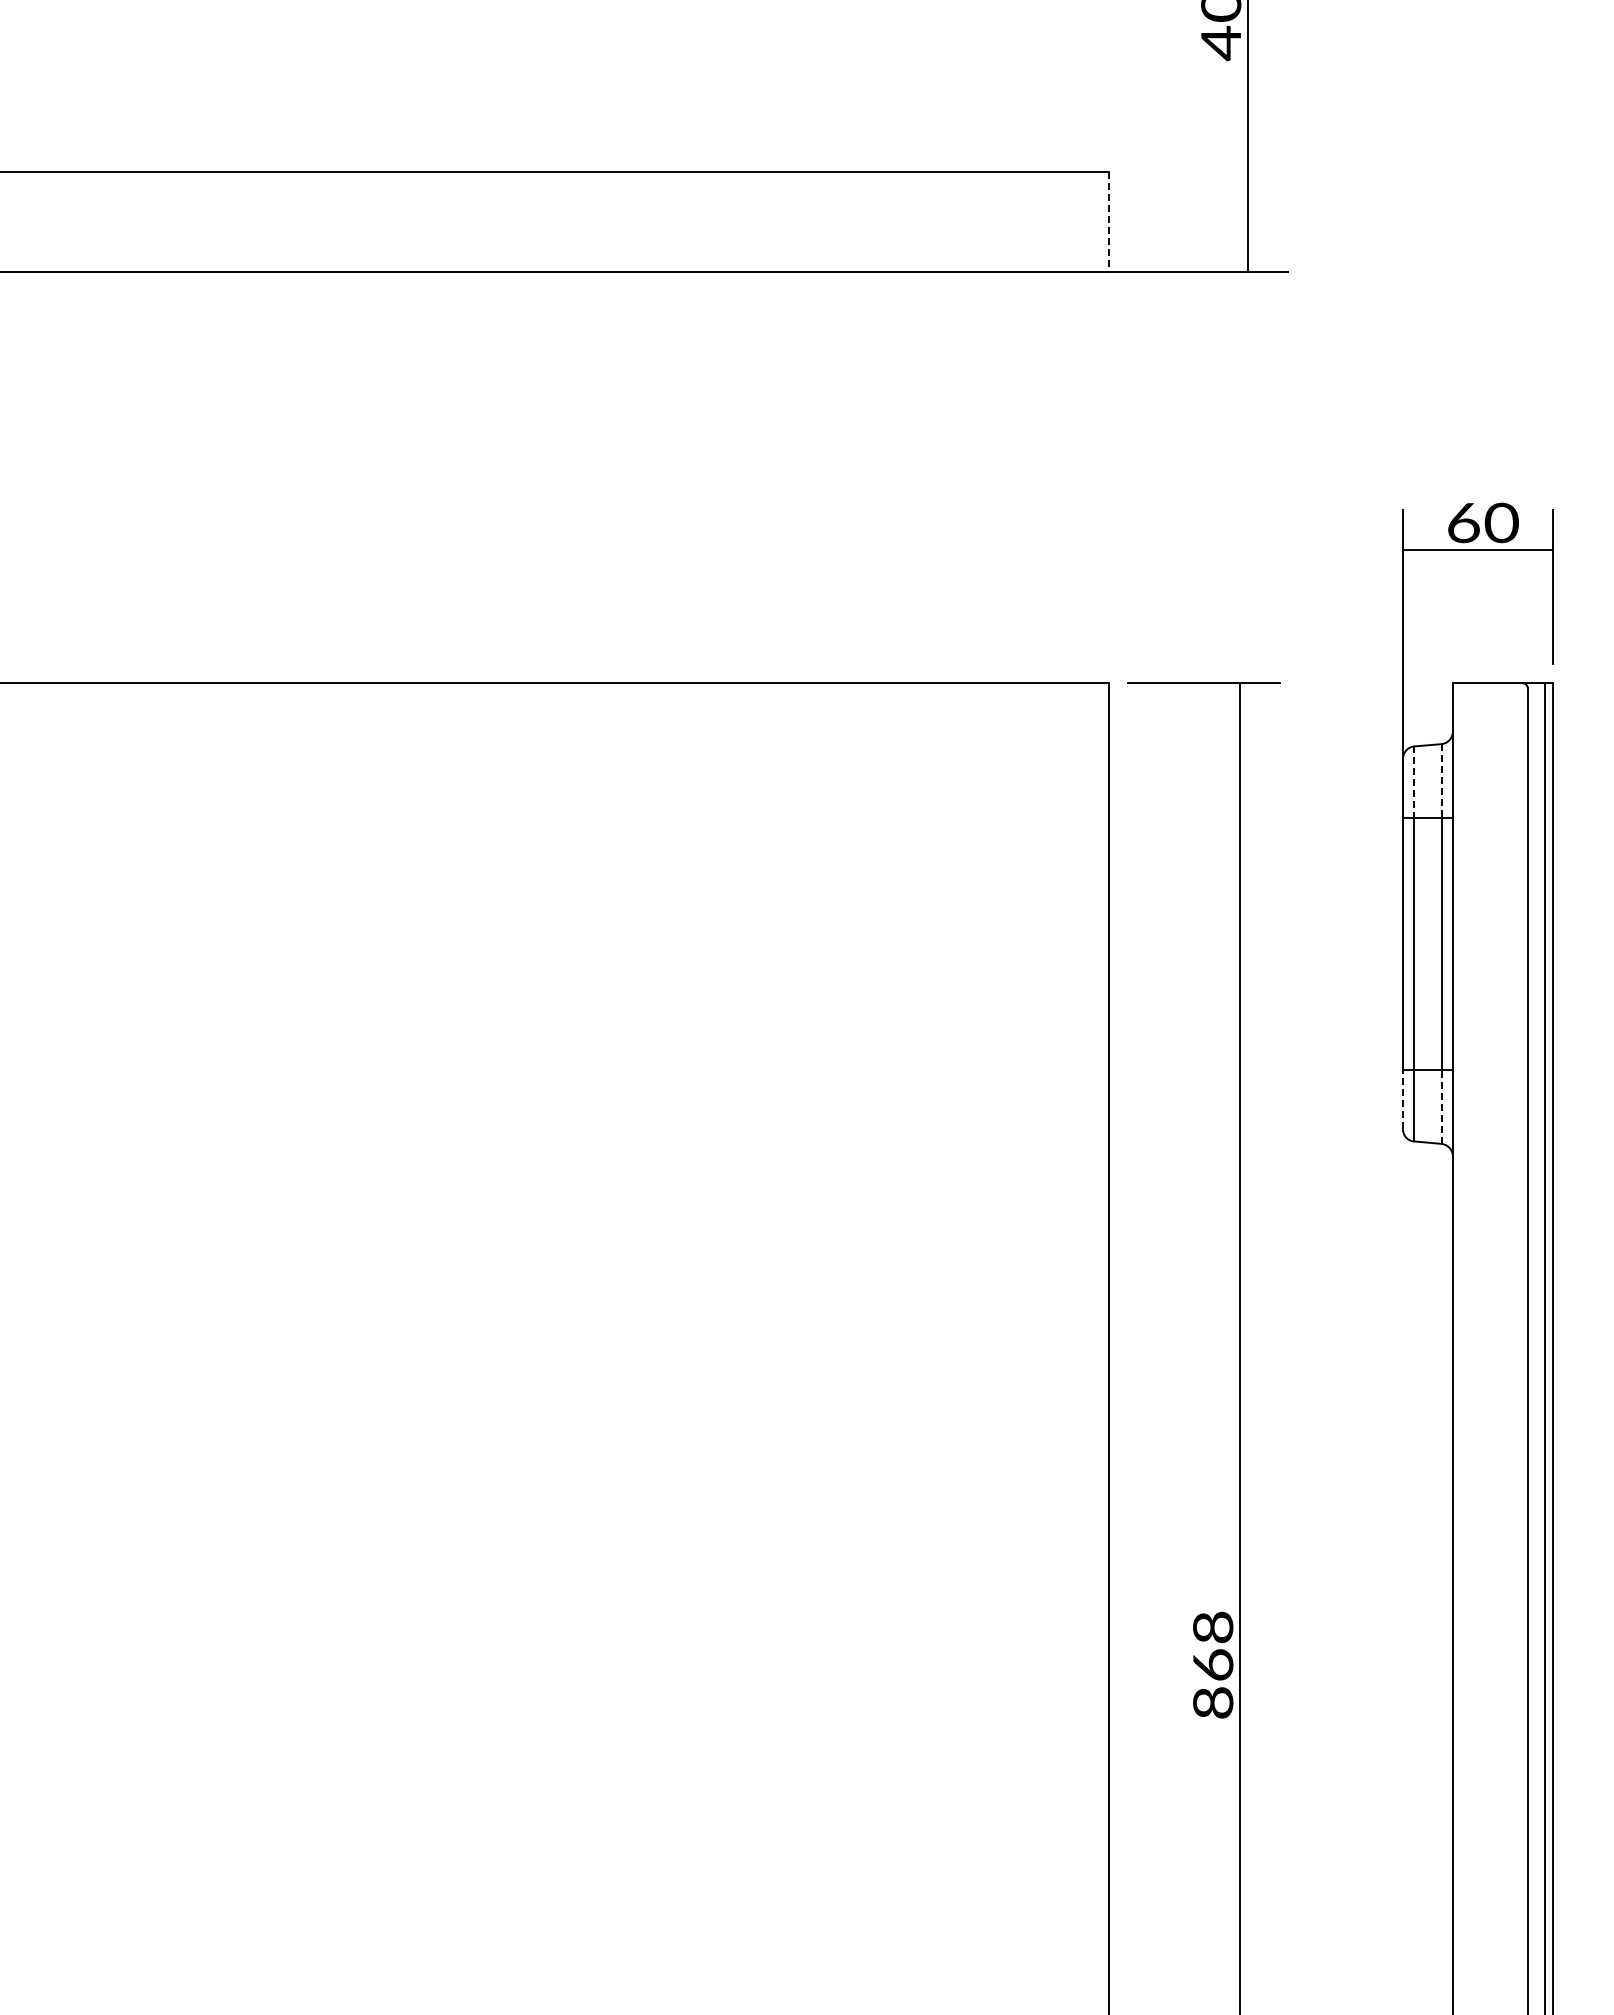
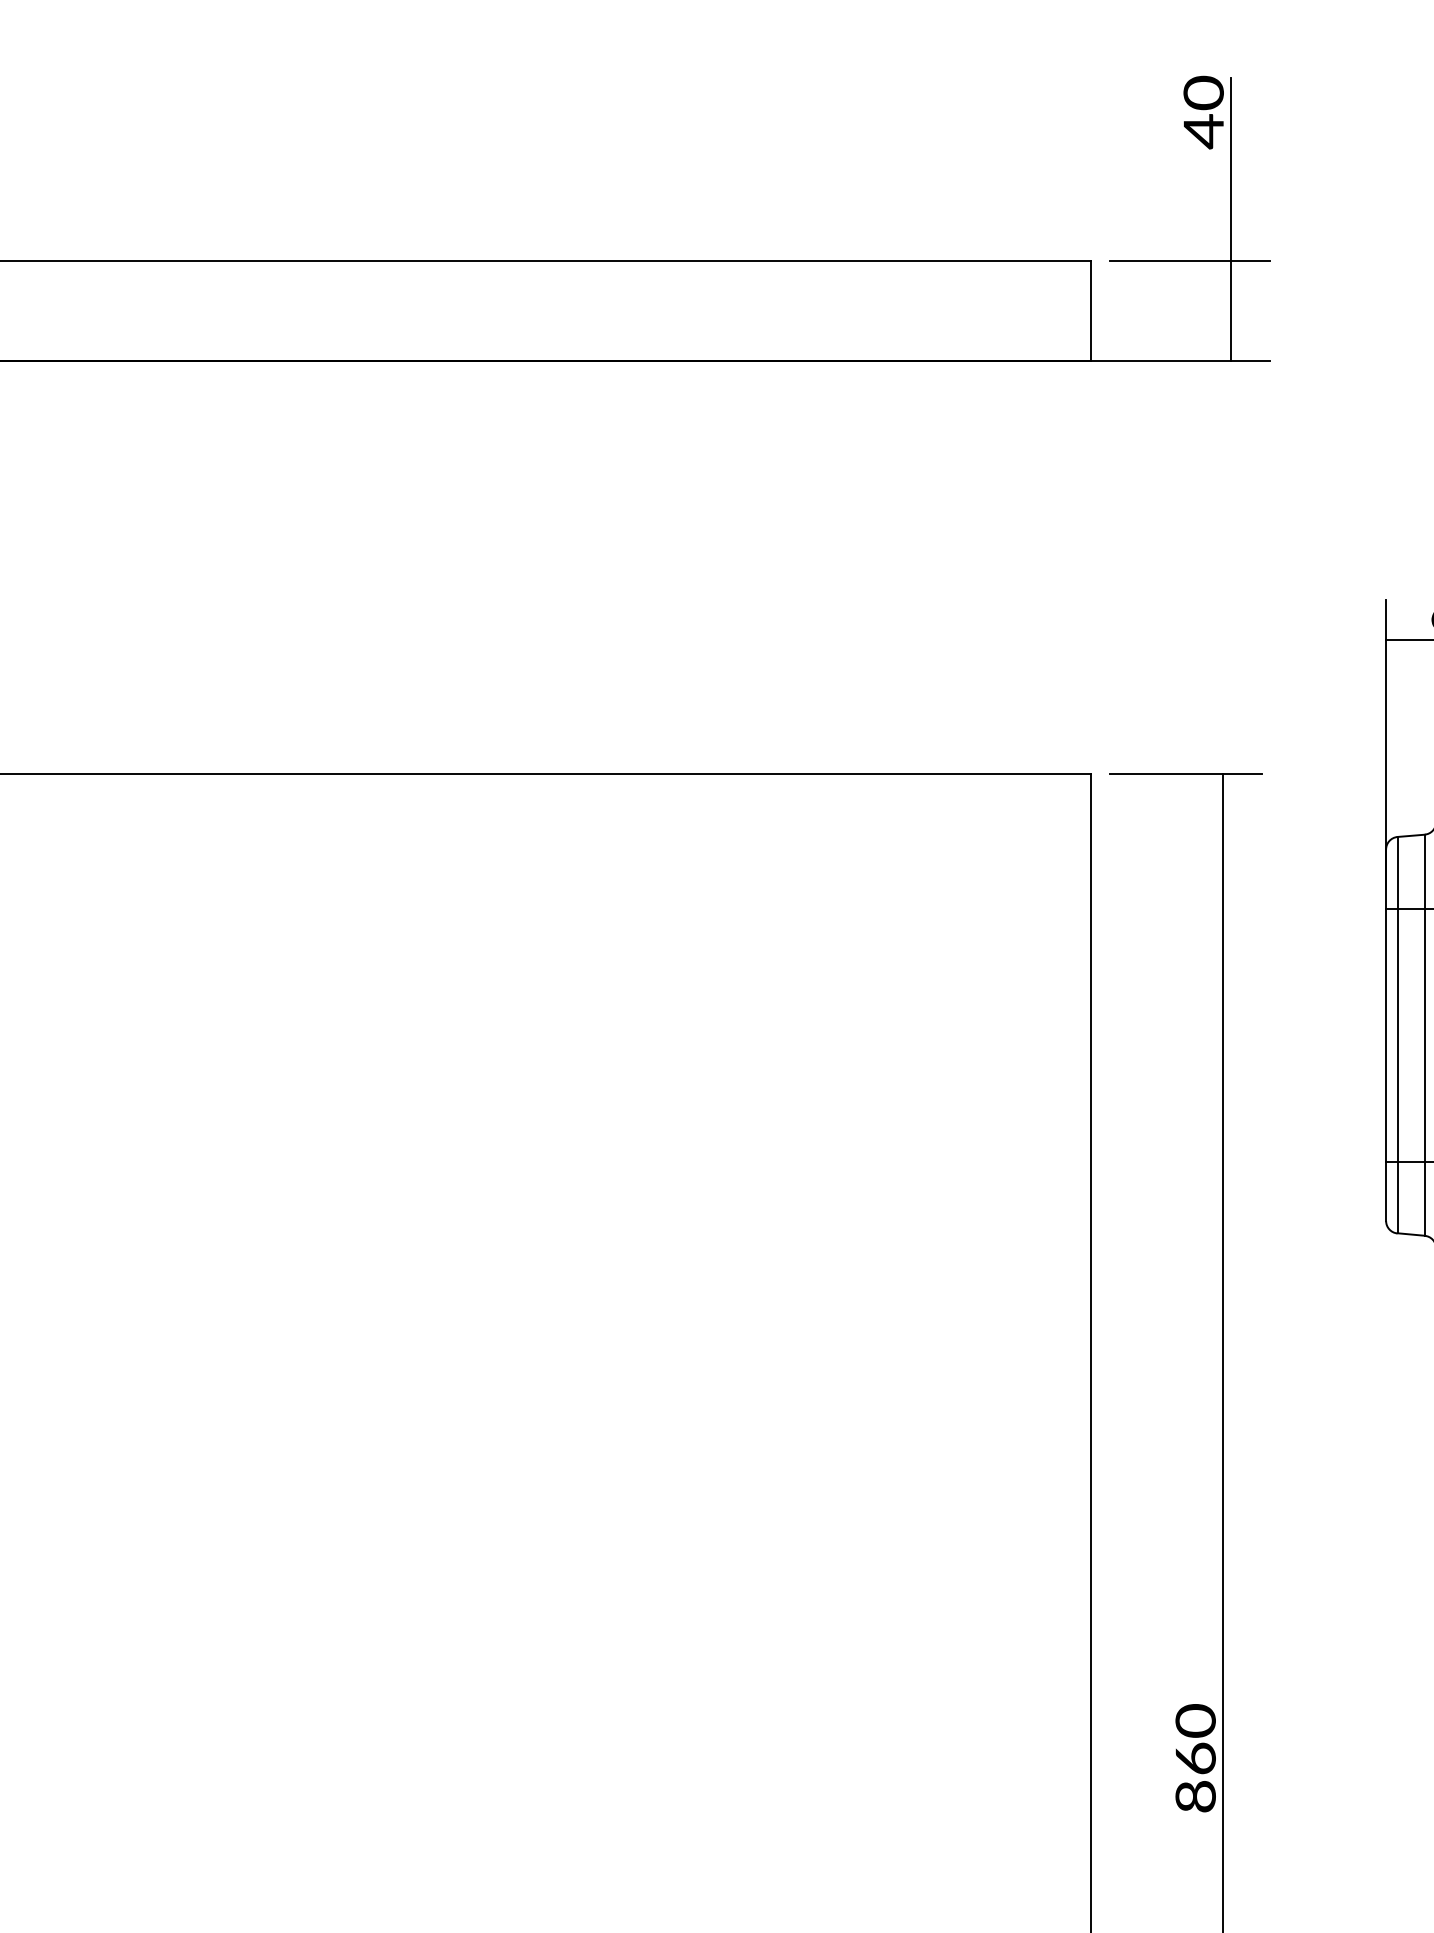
line: (1207, 171) -> (1189, 260), added
line: (1108, 221) -> (1090, 310), dashed -> solid
line: (1441, 781) -> (1424, 872), dashed -> solid
line: (1414, 782) -> (1397, 873), dashed -> solid
line: (1402, 1099) -> (1385, 1191), dashed -> solid
line: (1441, 1106) -> (1424, 1198), dashed -> solid
text: (1213, 1627) -> (1196, 1720), 868 -> 860

